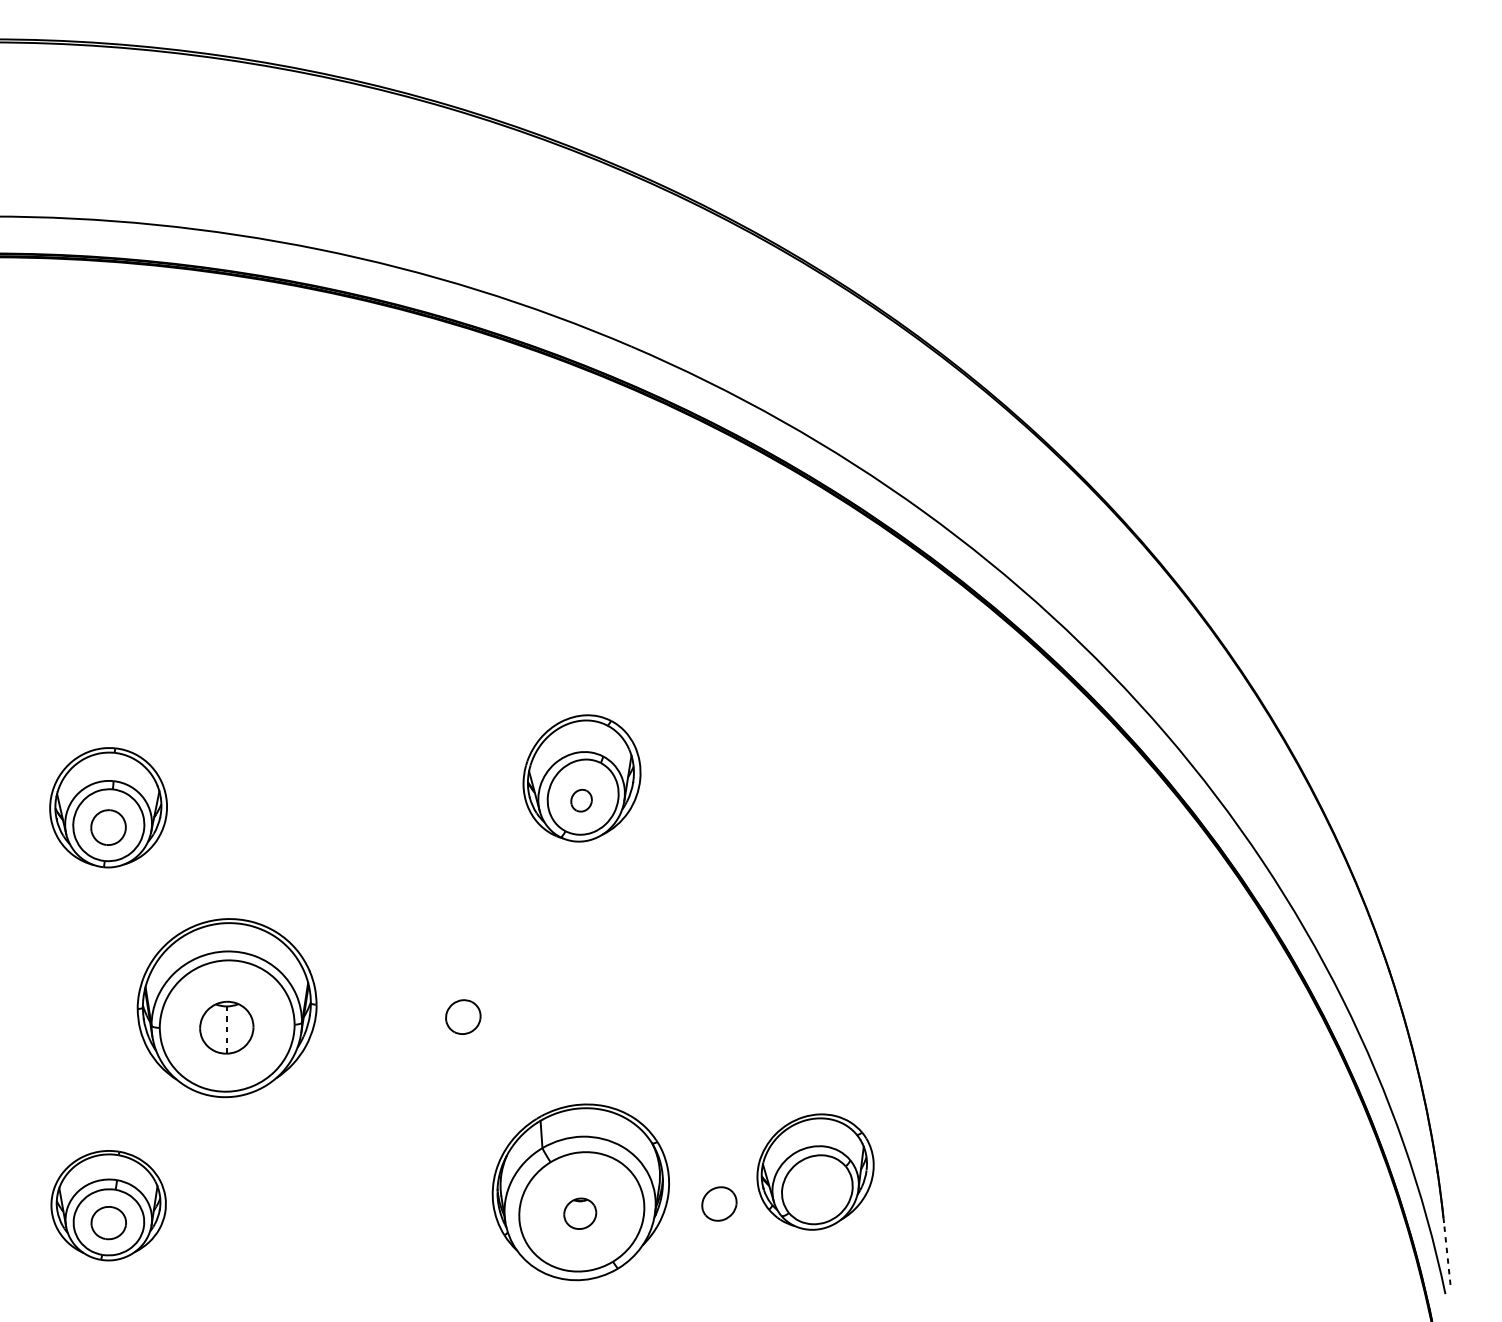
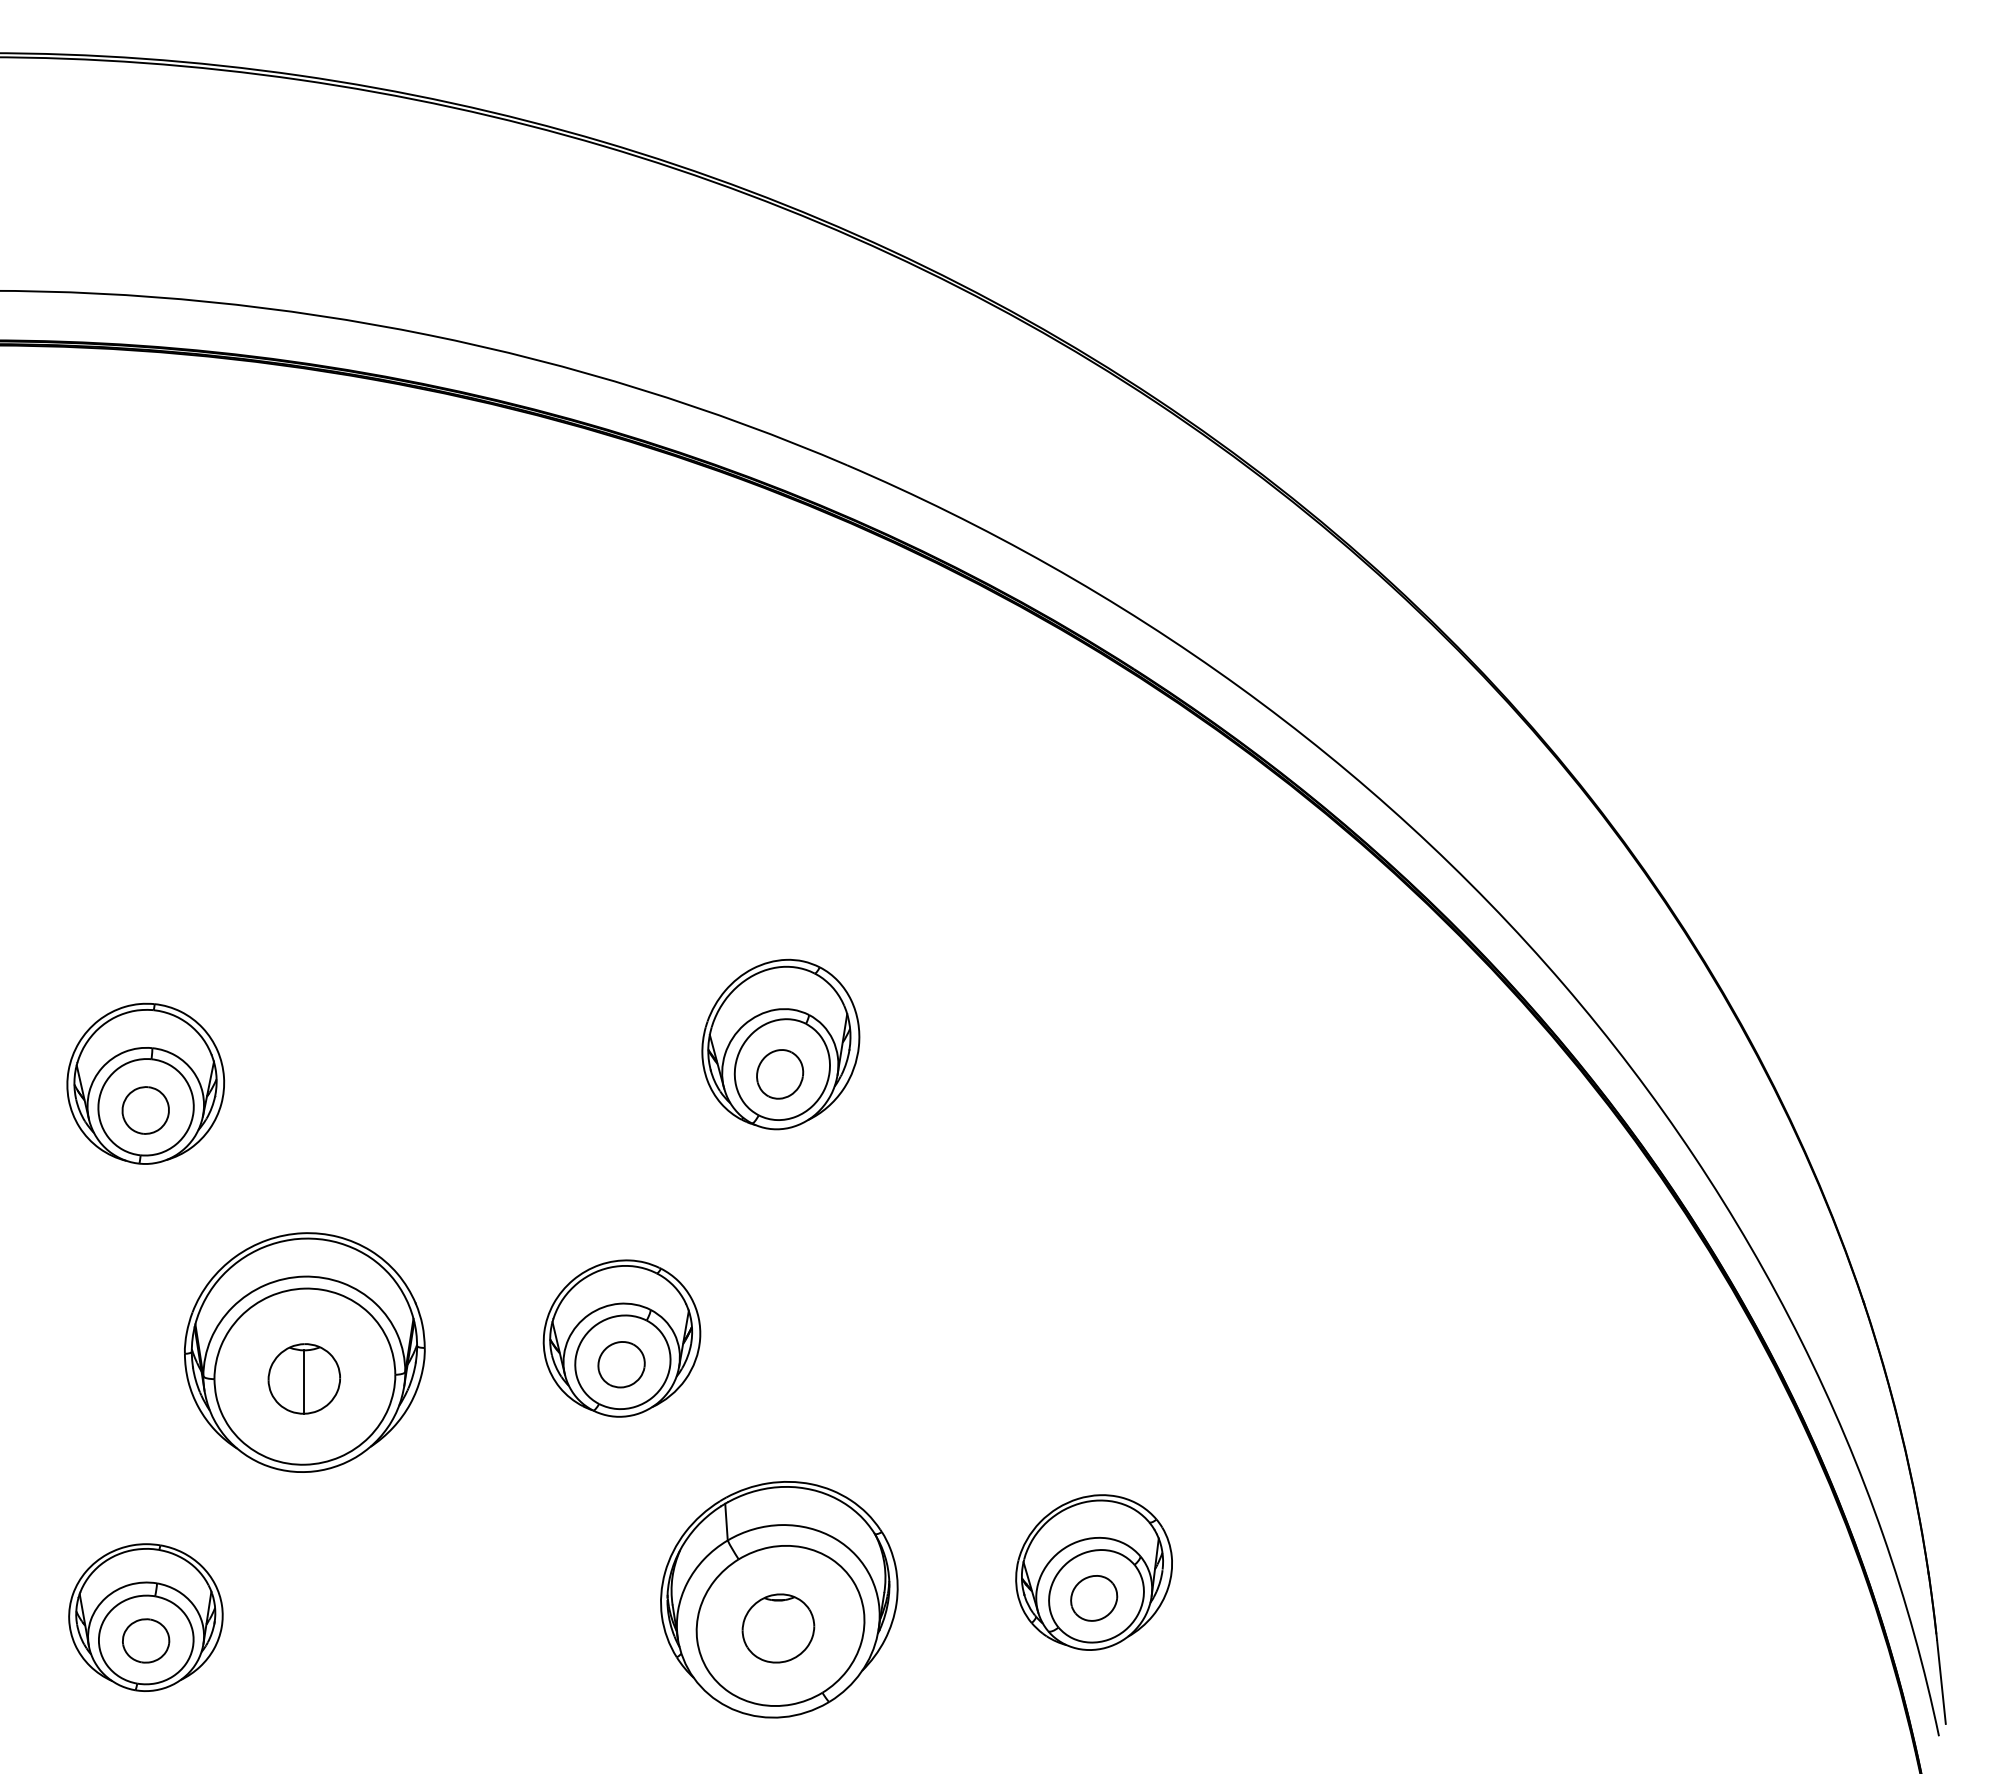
part: (581, 800) -> (780, 1074), size x1.67
part: (463, 997) -> (621, 1338), added
line: (226, 1030) -> (304, 1382), dashed -> solid
part: (719, 1204) -> (1094, 1598), moved
part: (580, 1213) -> (778, 1628), size x1.67
line: (1447, 1254) -> (1941, 1682), dashed -> solid

